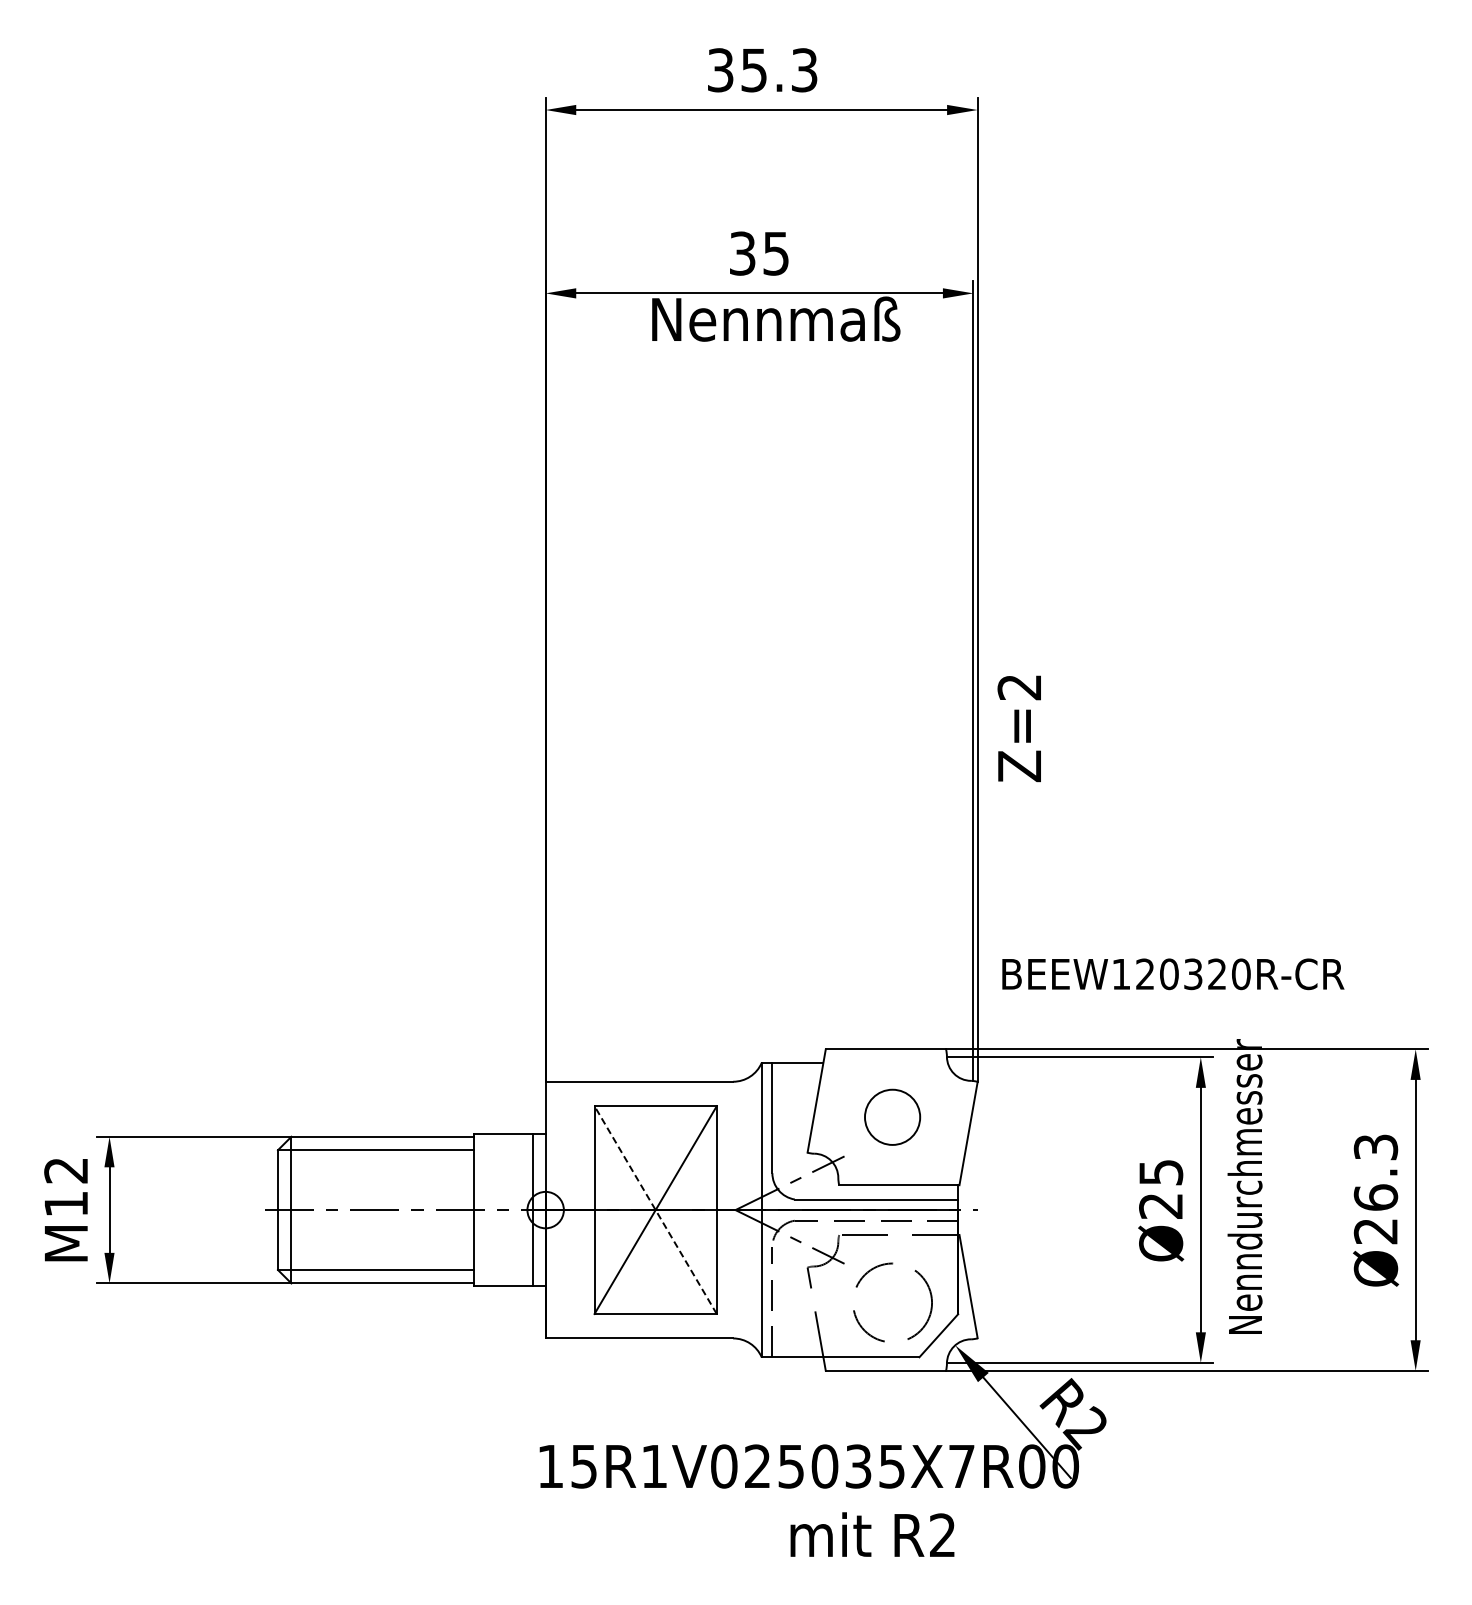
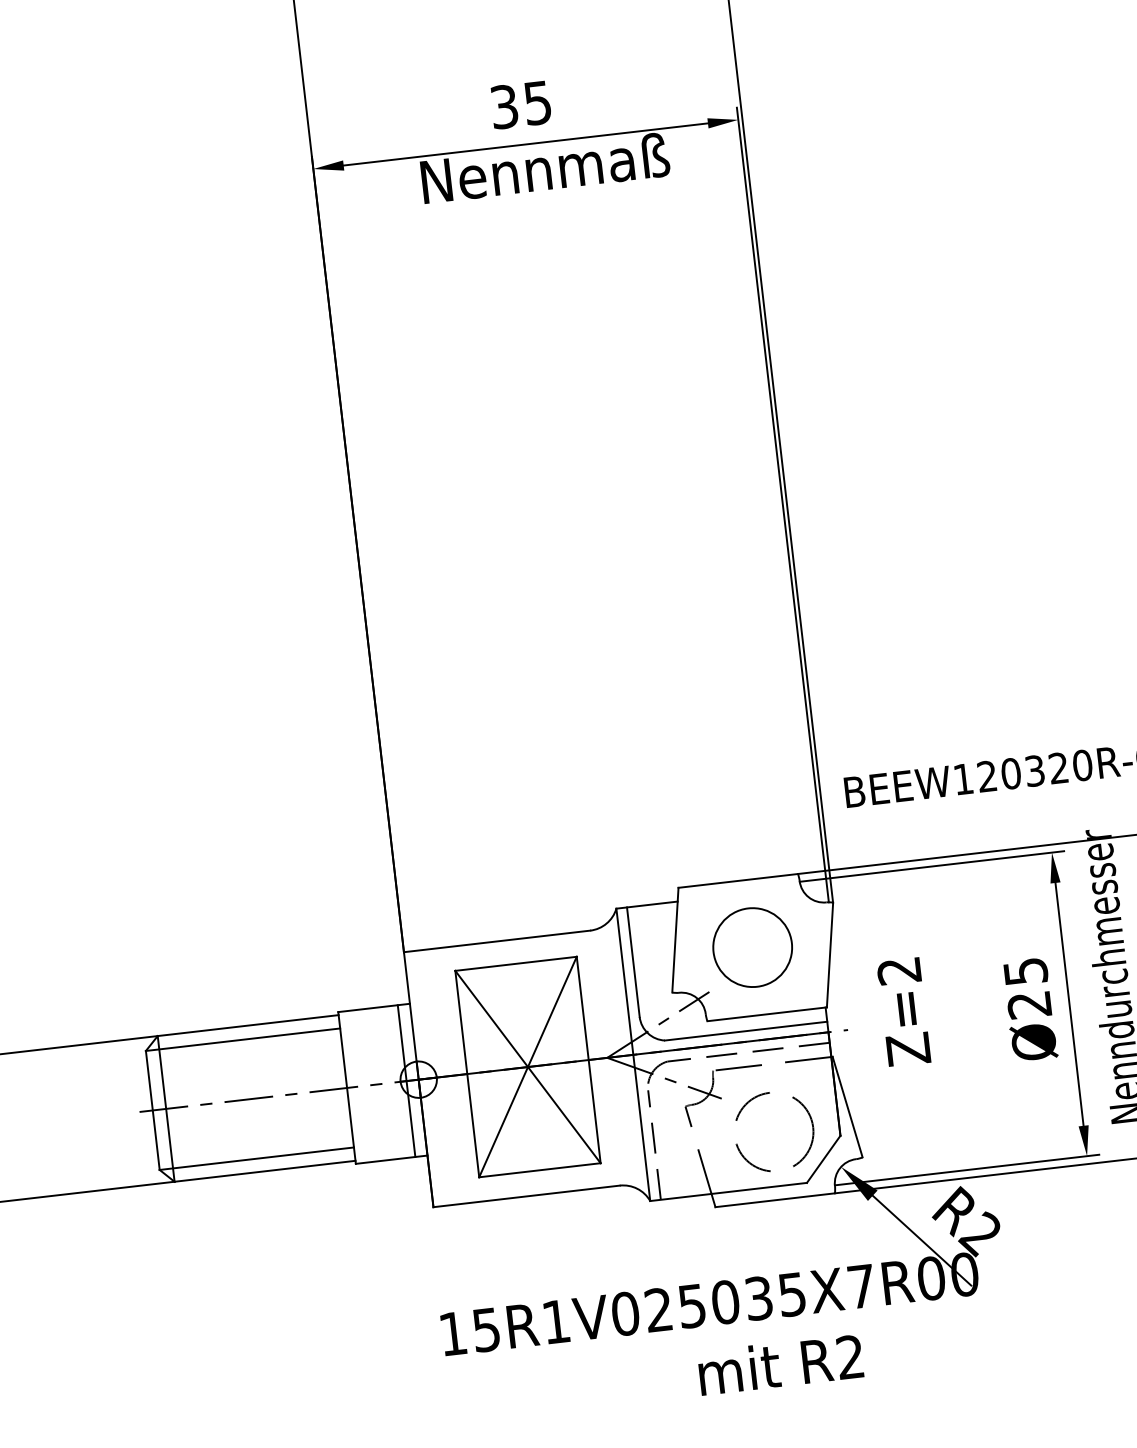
text: (1018, 728) -> (902, 1011), moved
circle: (892, 1117) -> (752, 947), size x1.43
line: (655, 1210) -> (527, 1067), dashed -> solid

